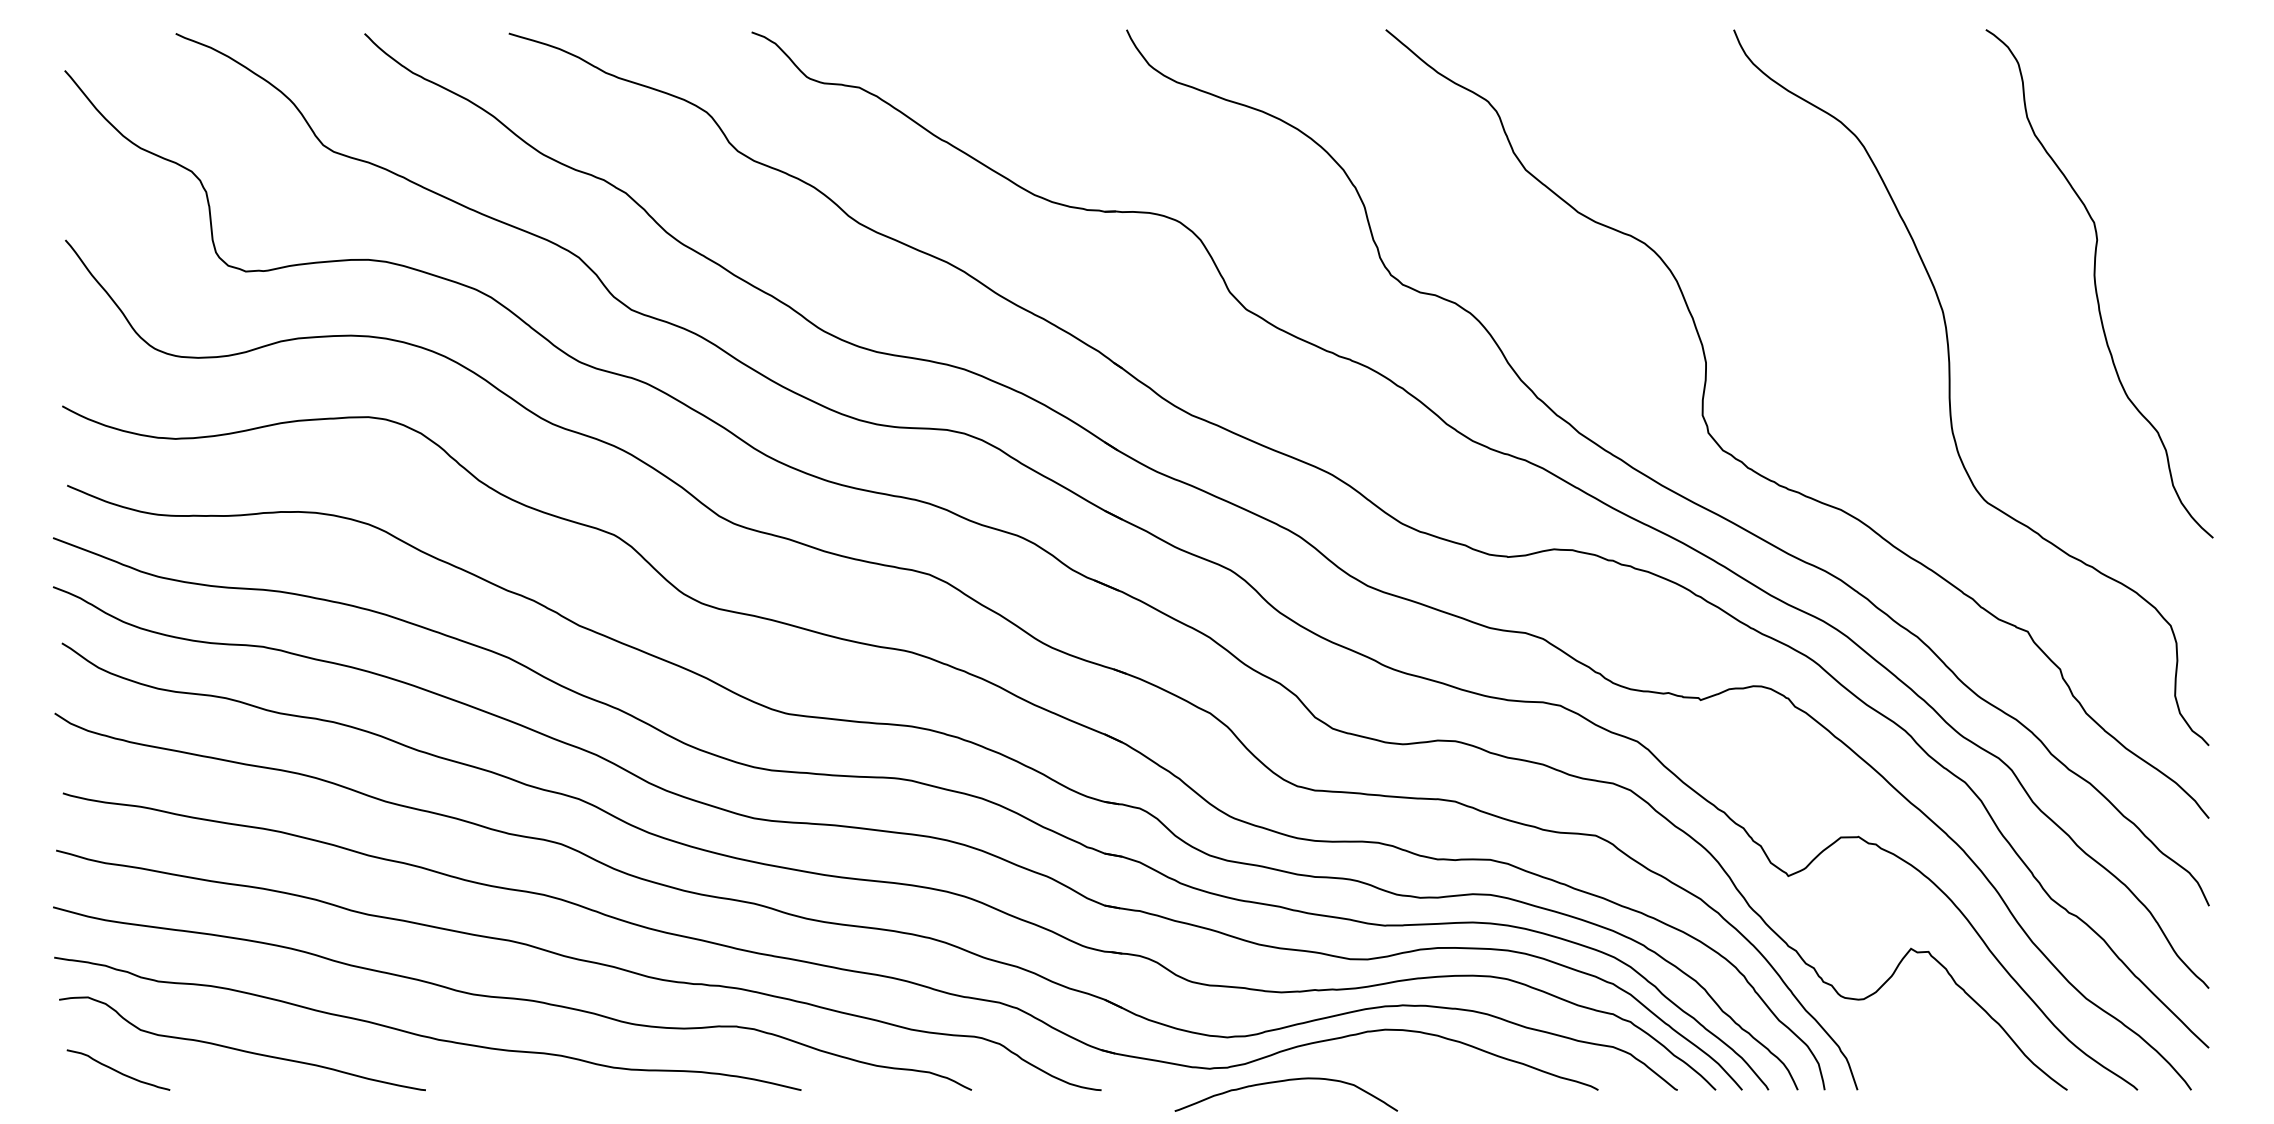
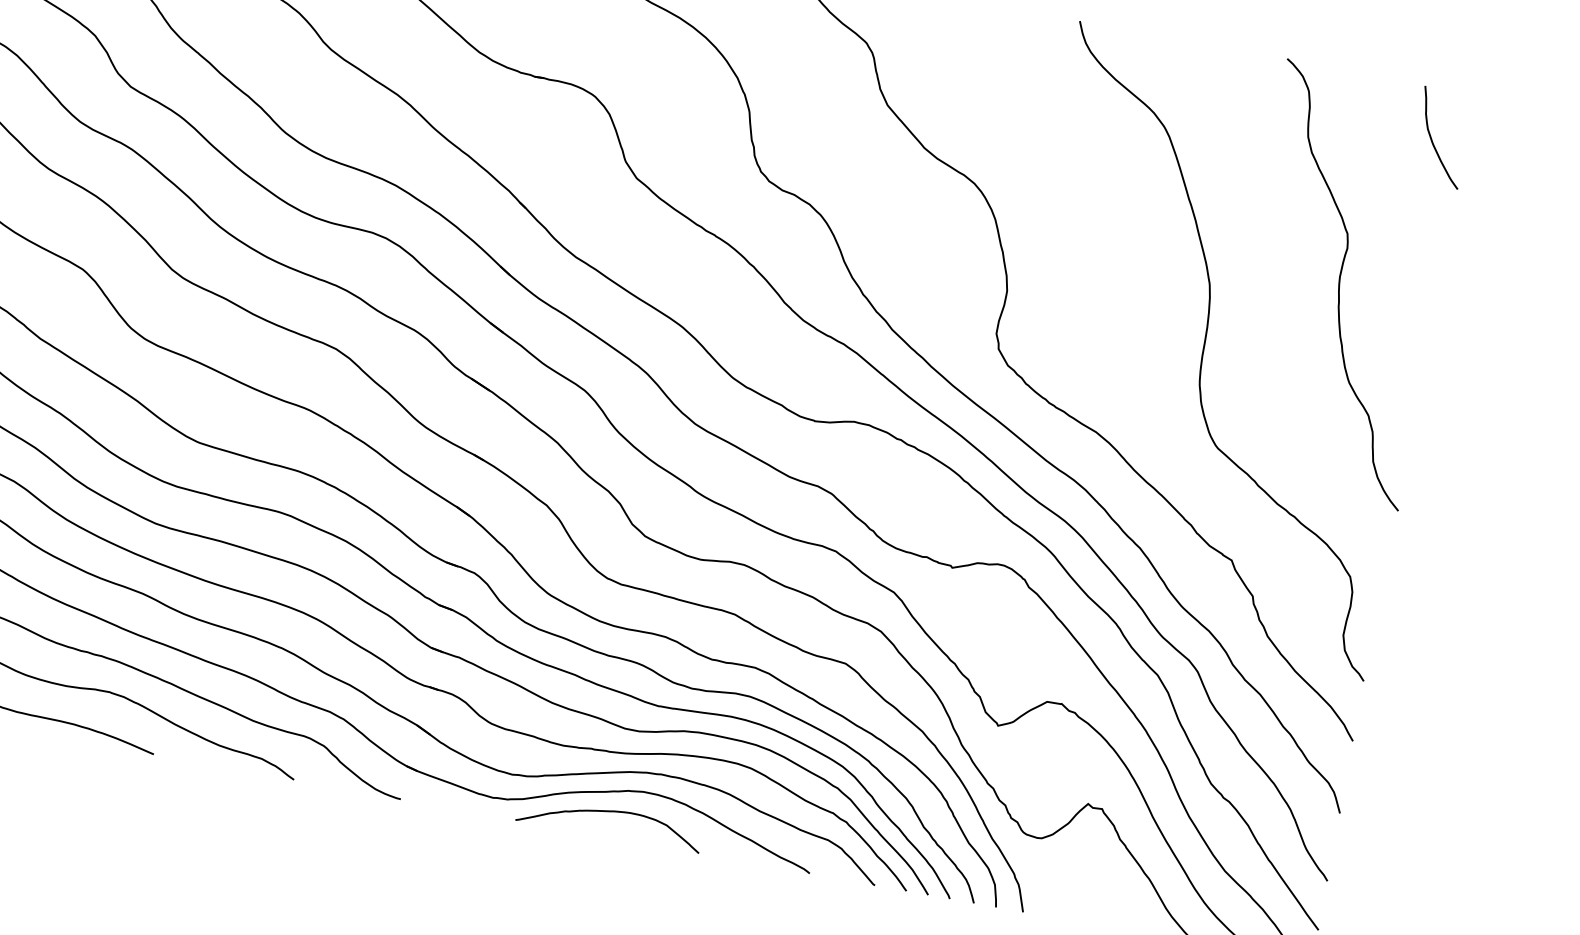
curve: (2175, 96) -> (1433, 142), added
curve: (1286, 1081) -> (611, 812), moved

